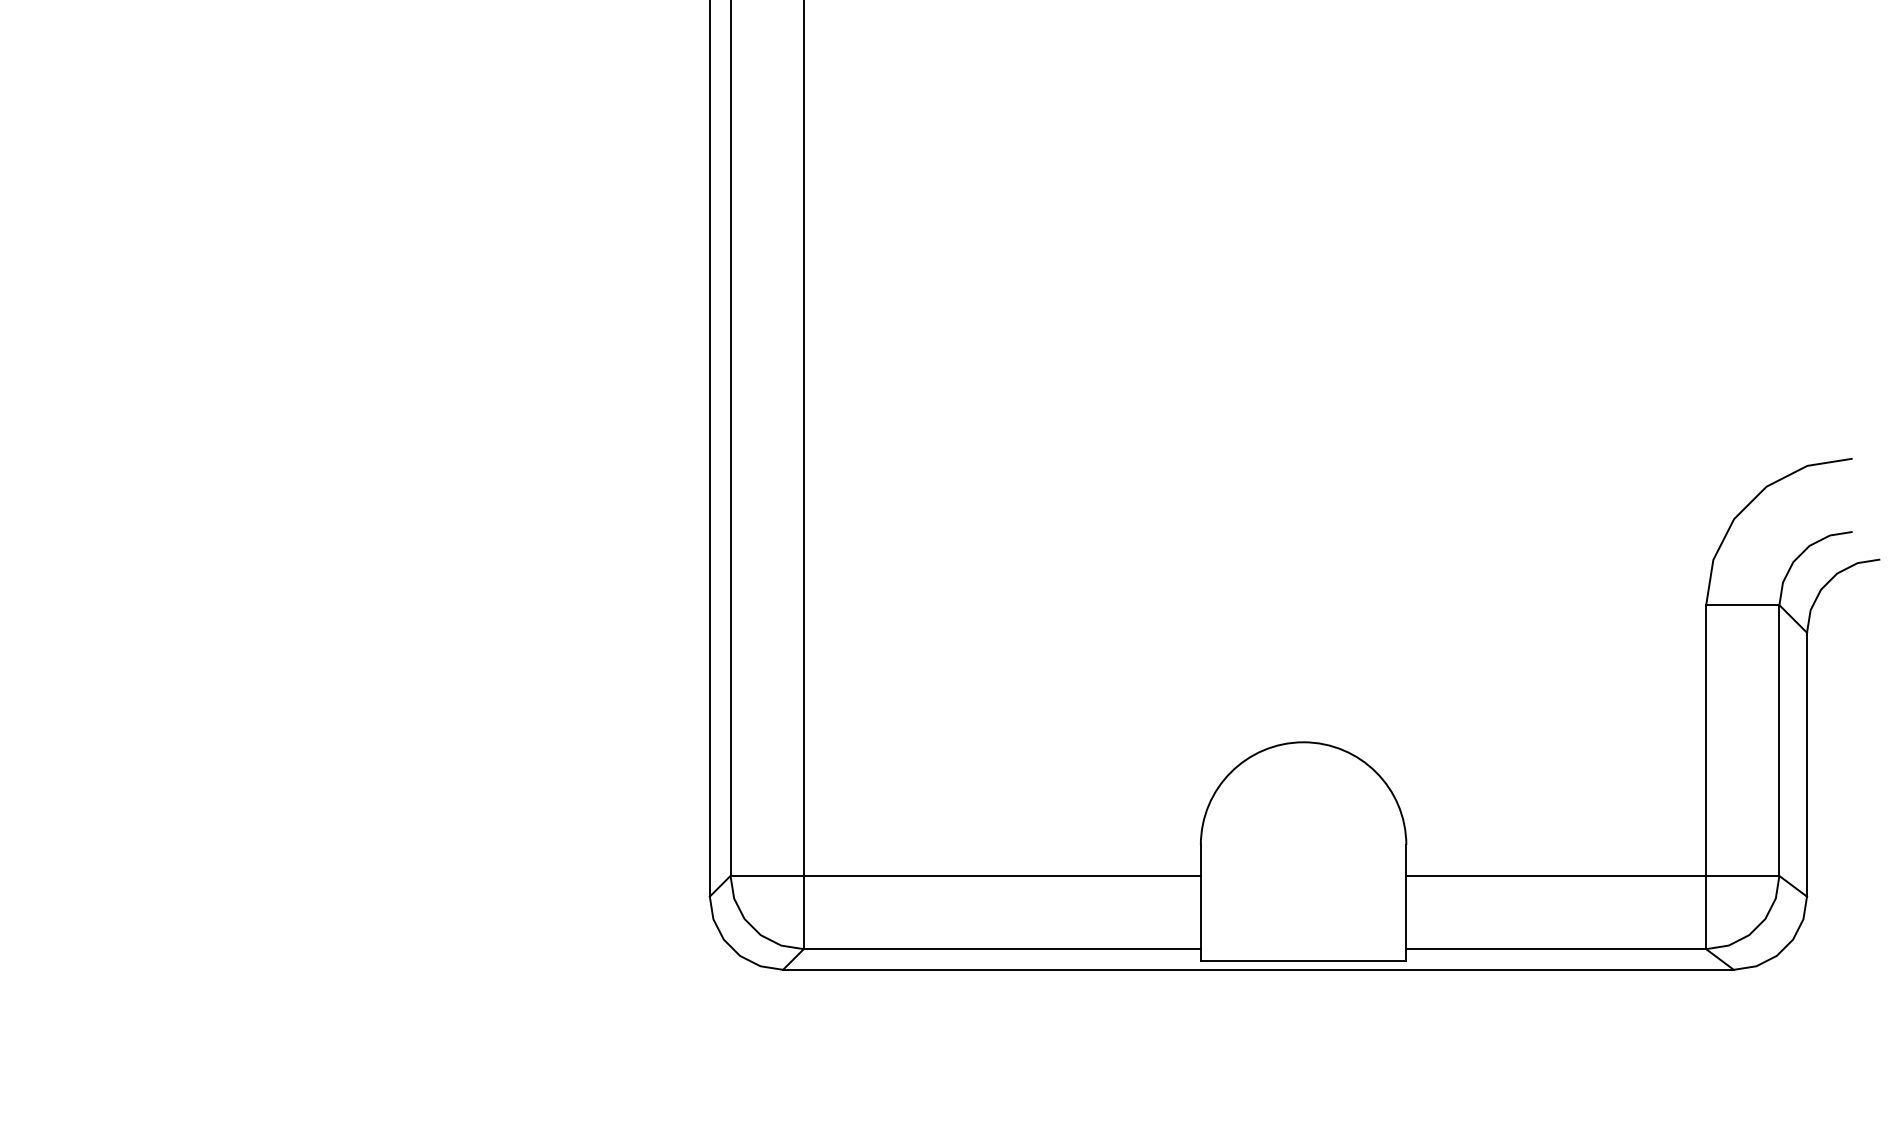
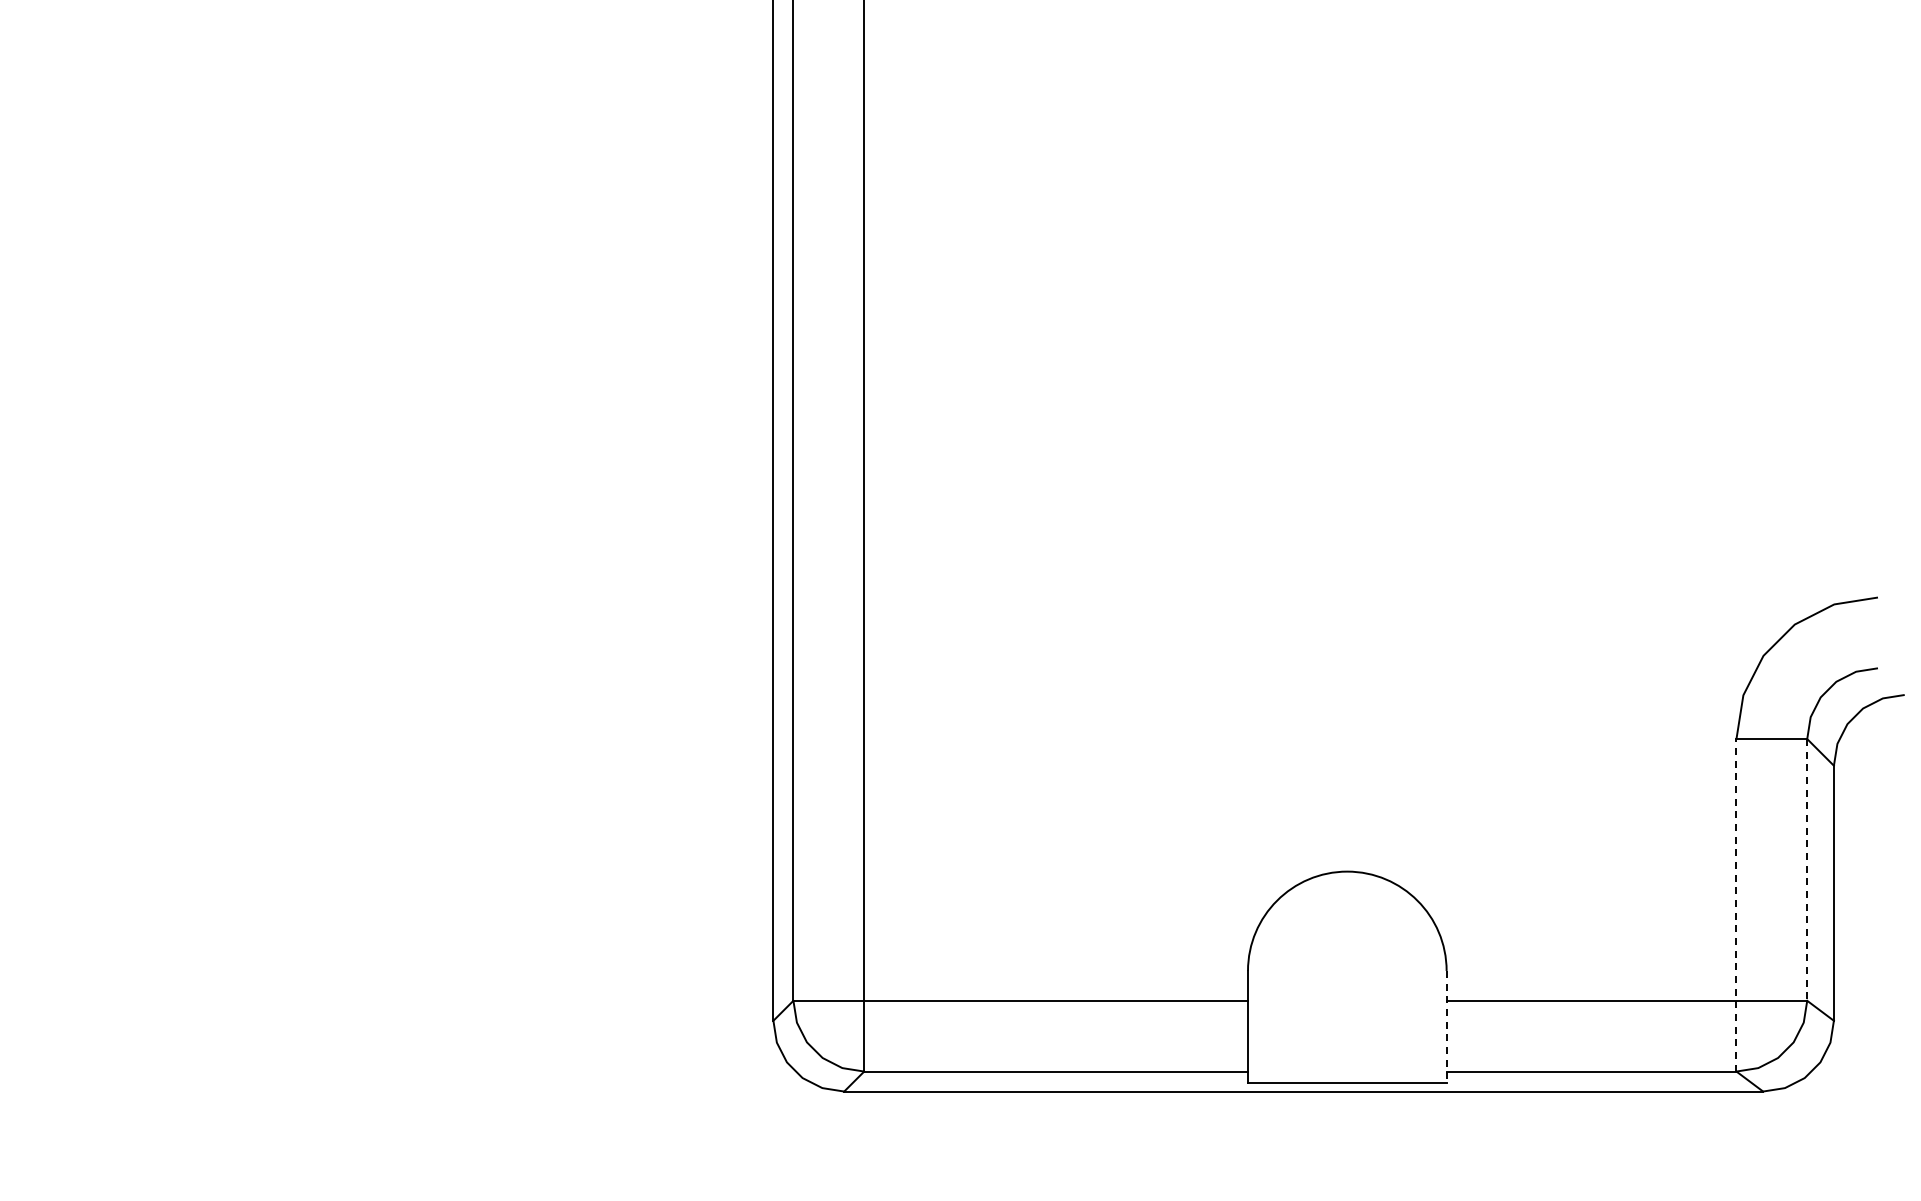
line: (1779, 740) -> (1807, 869), solid -> dashed
line: (1706, 776) -> (1736, 904), solid -> dashed
line: (1406, 903) -> (1446, 1027), solid -> dashed

